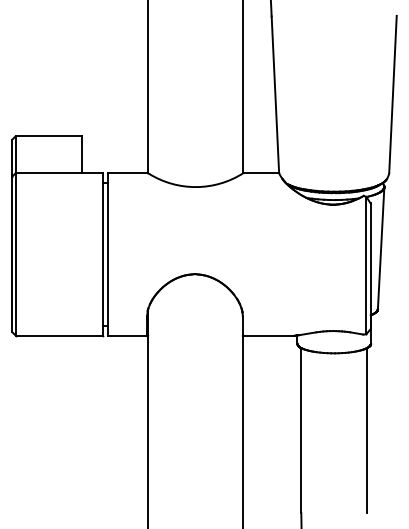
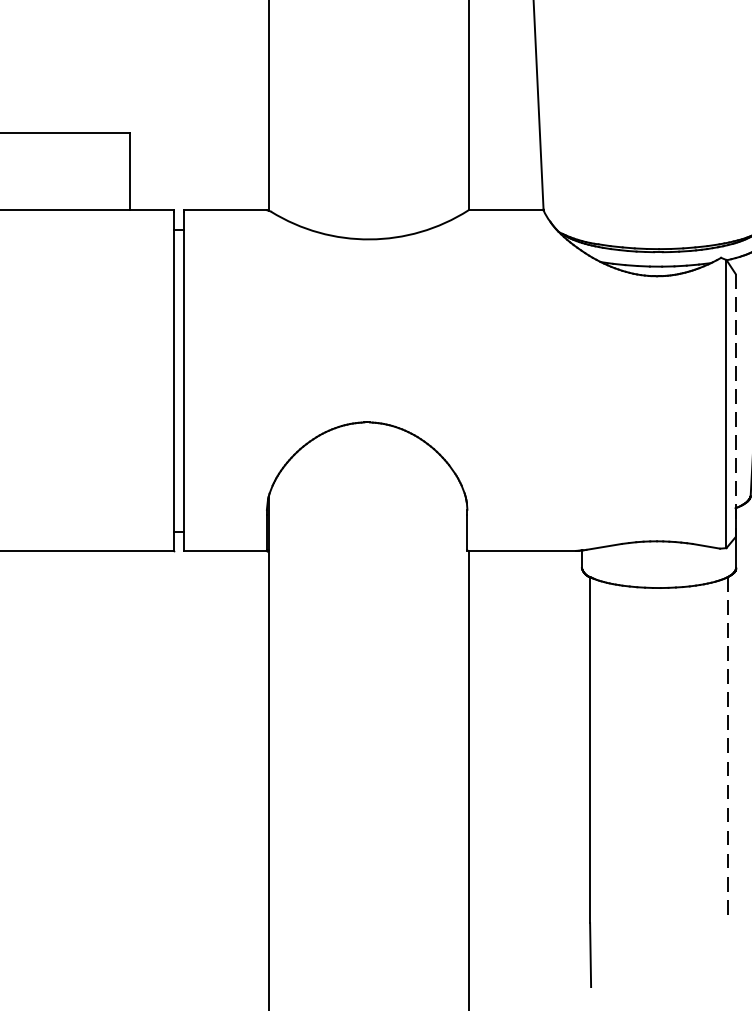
line: (370, 266) -> (735, 405), solid -> dashed
line: (367, 430) -> (728, 749), solid -> dashed

